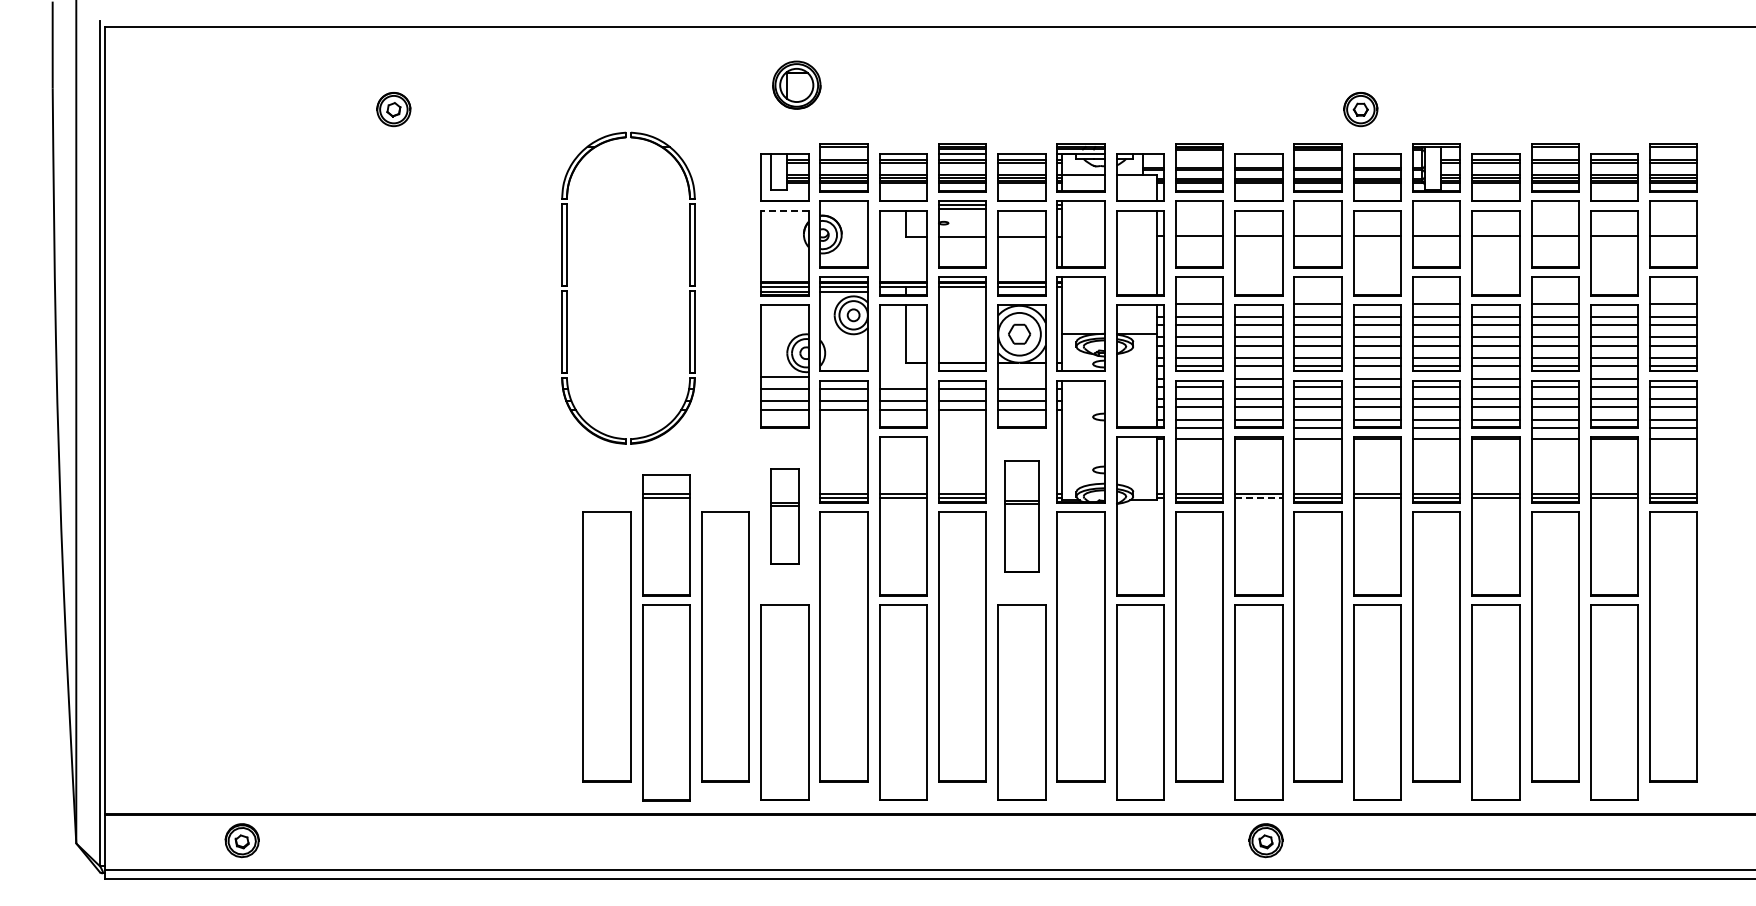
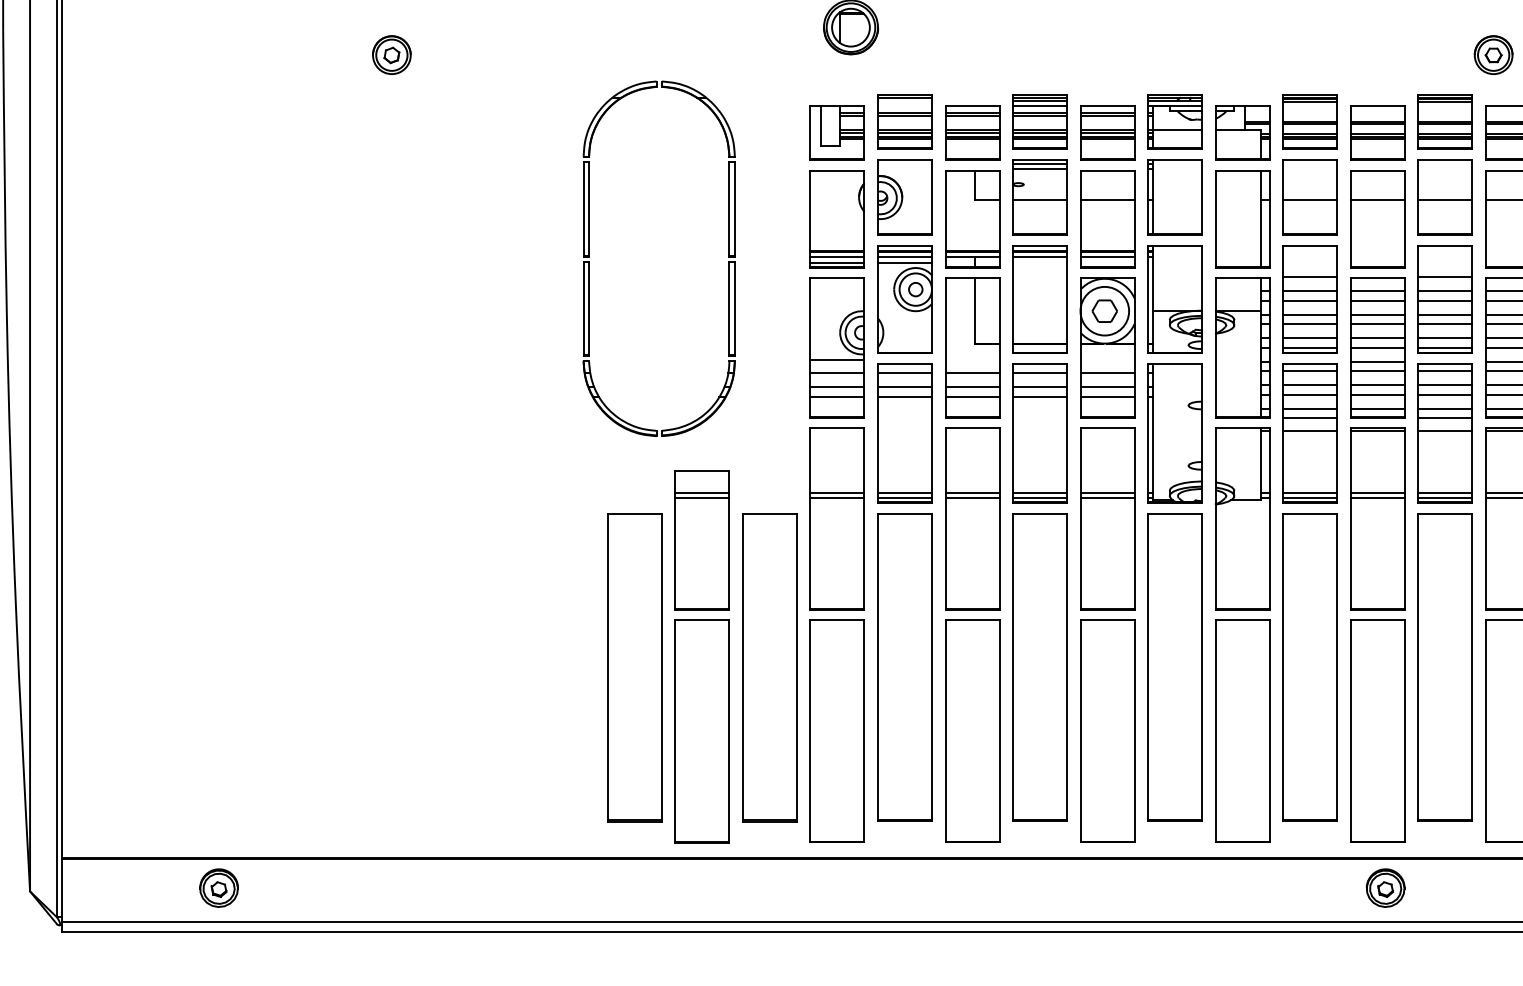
line: (784, 210) -> (836, 170), dashed -> solid
line: (1258, 498) -> (1377, 498), dashed -> solid
part: (784, 516) -> (836, 518), size x1.67
part: (1021, 516) -> (1107, 518), size x1.43

